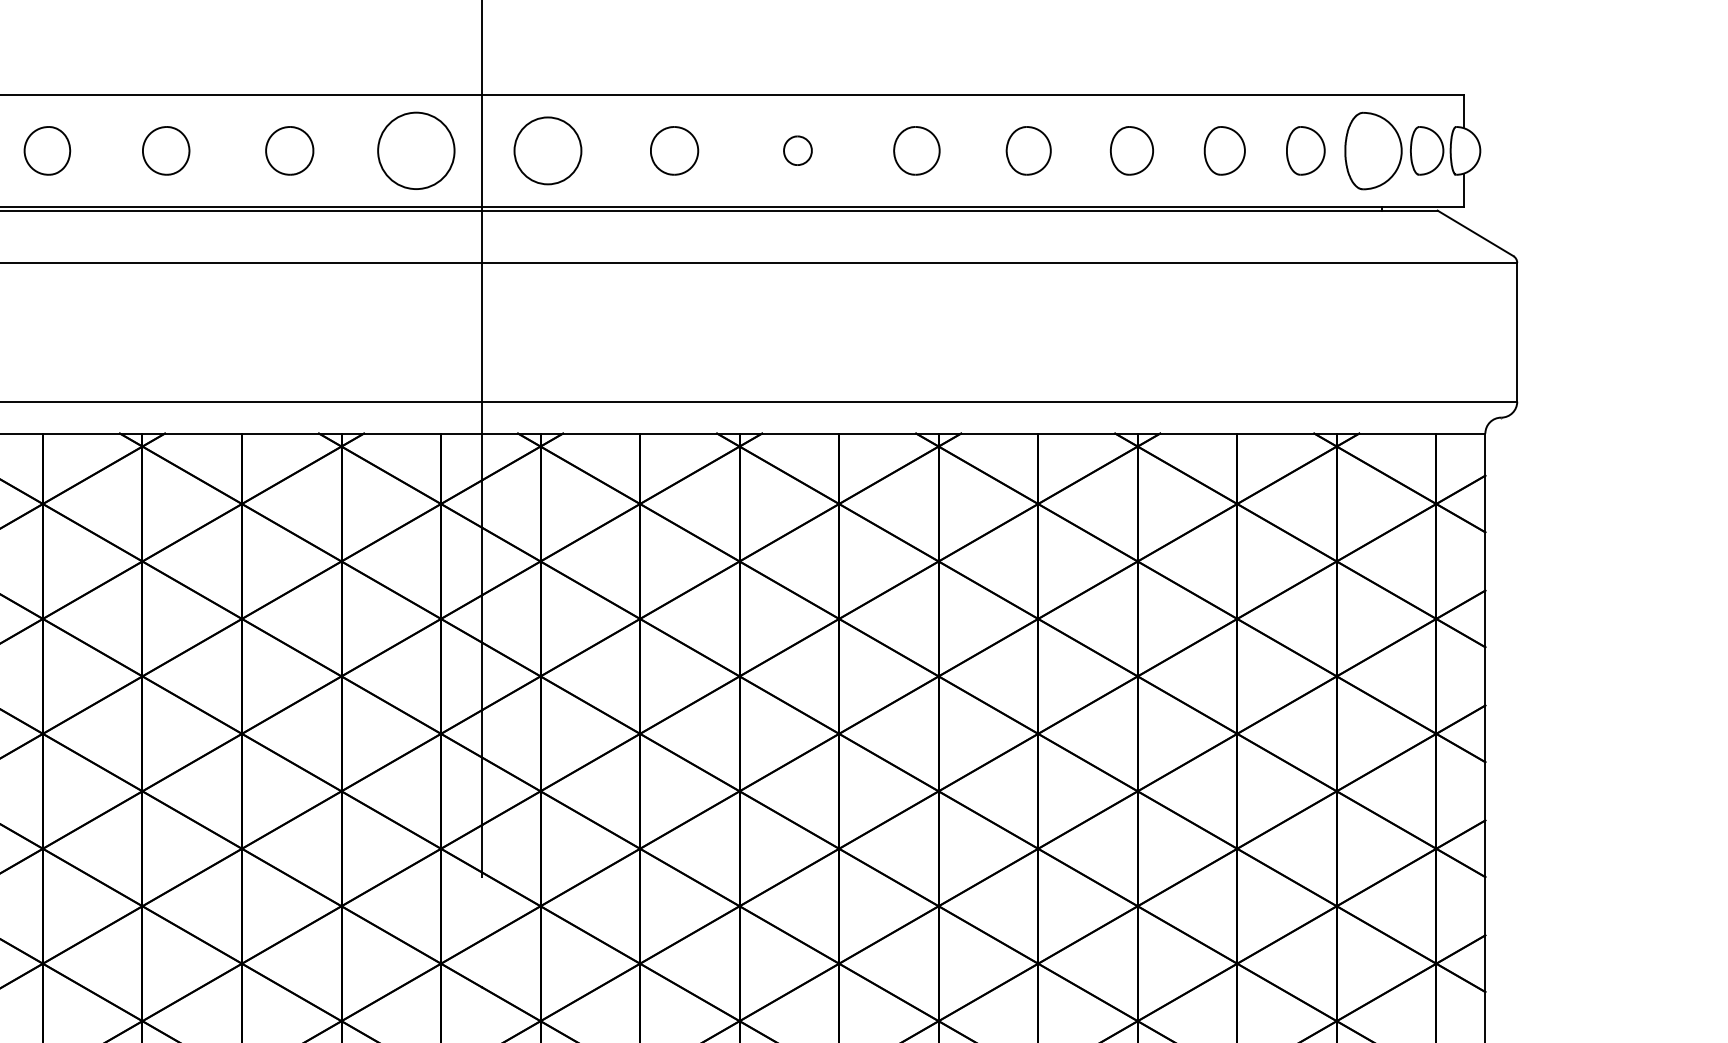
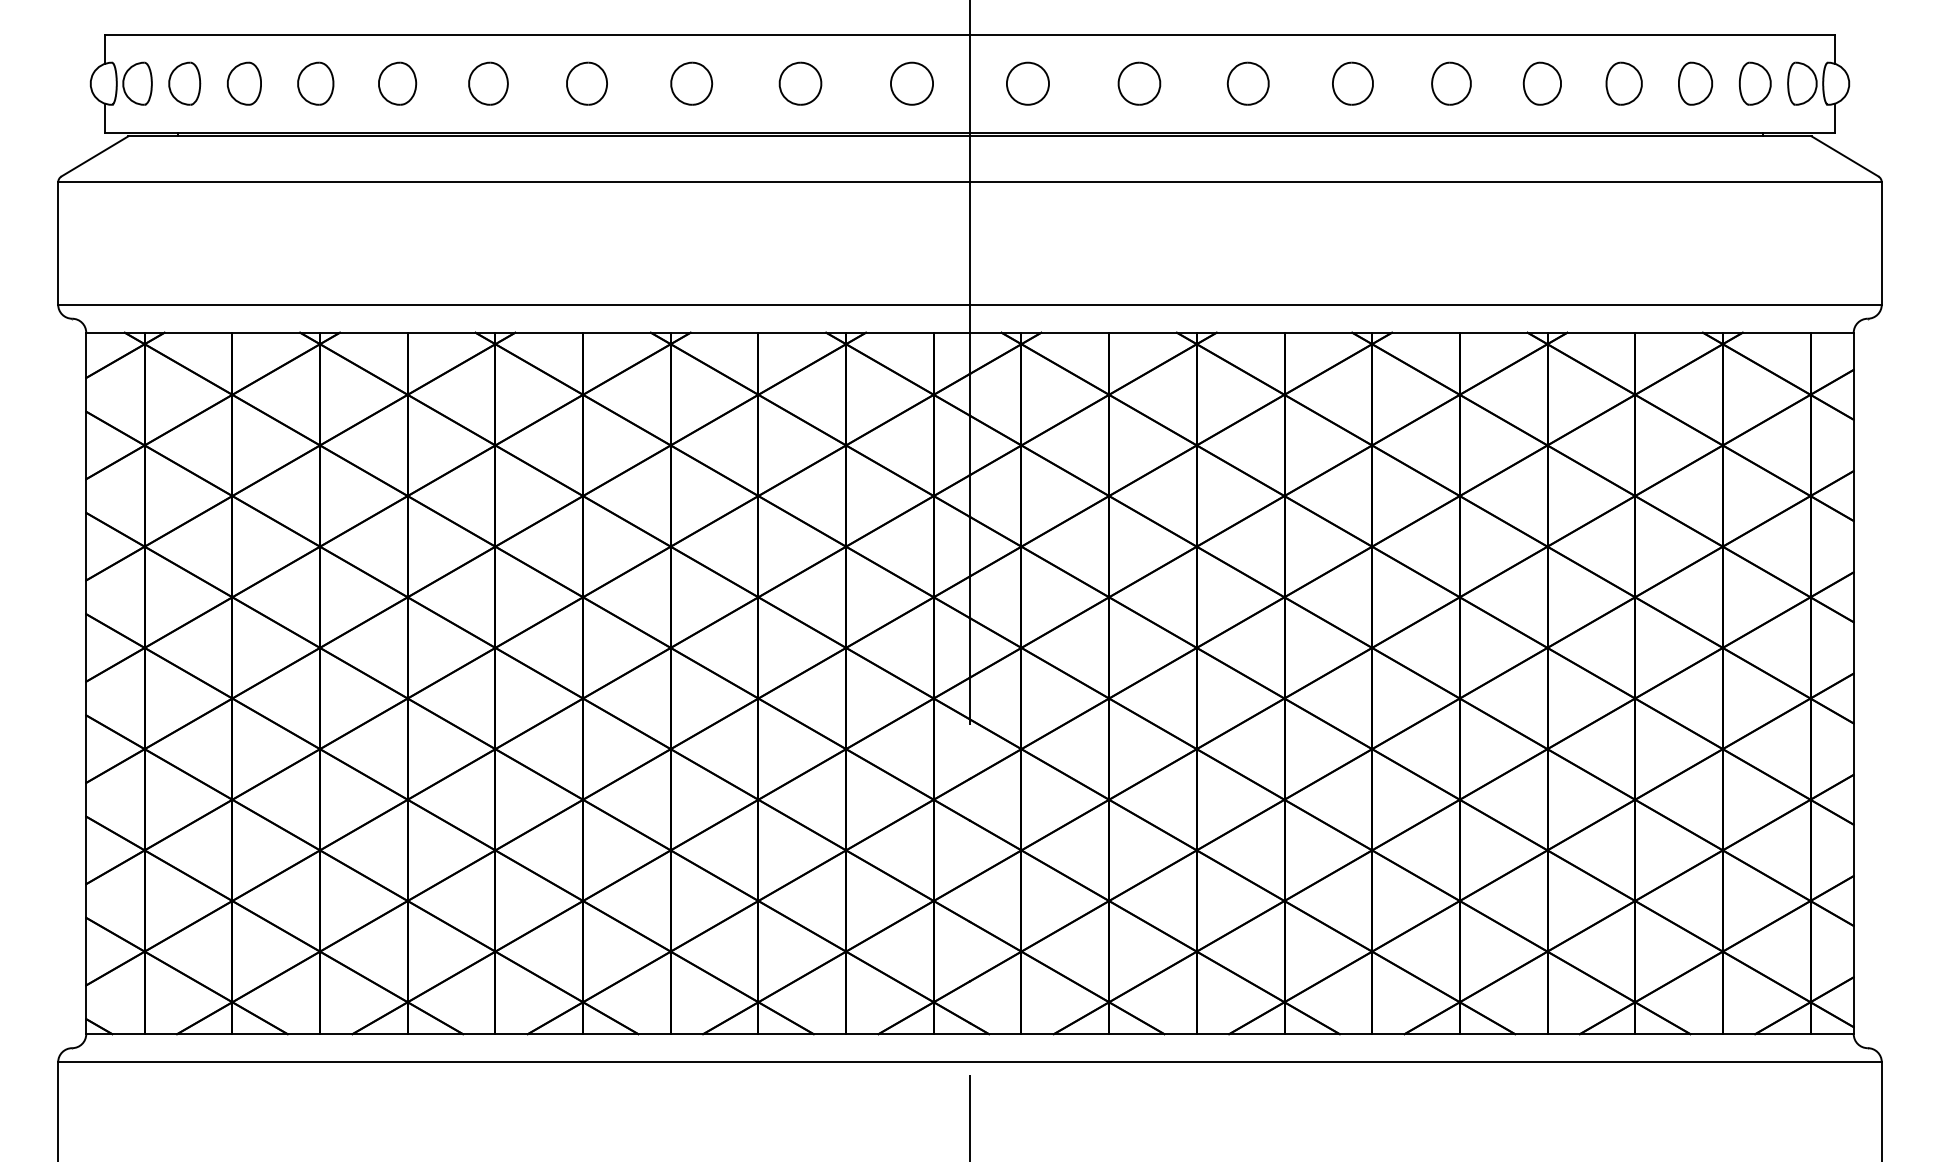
circle: (415, 150) -> (911, 83), size x0.62
circle: (547, 150) -> (1027, 83), size x0.71
part: (797, 150) -> (1247, 83), size x1.67
part: (1373, 150) -> (1755, 83), size x0.62

